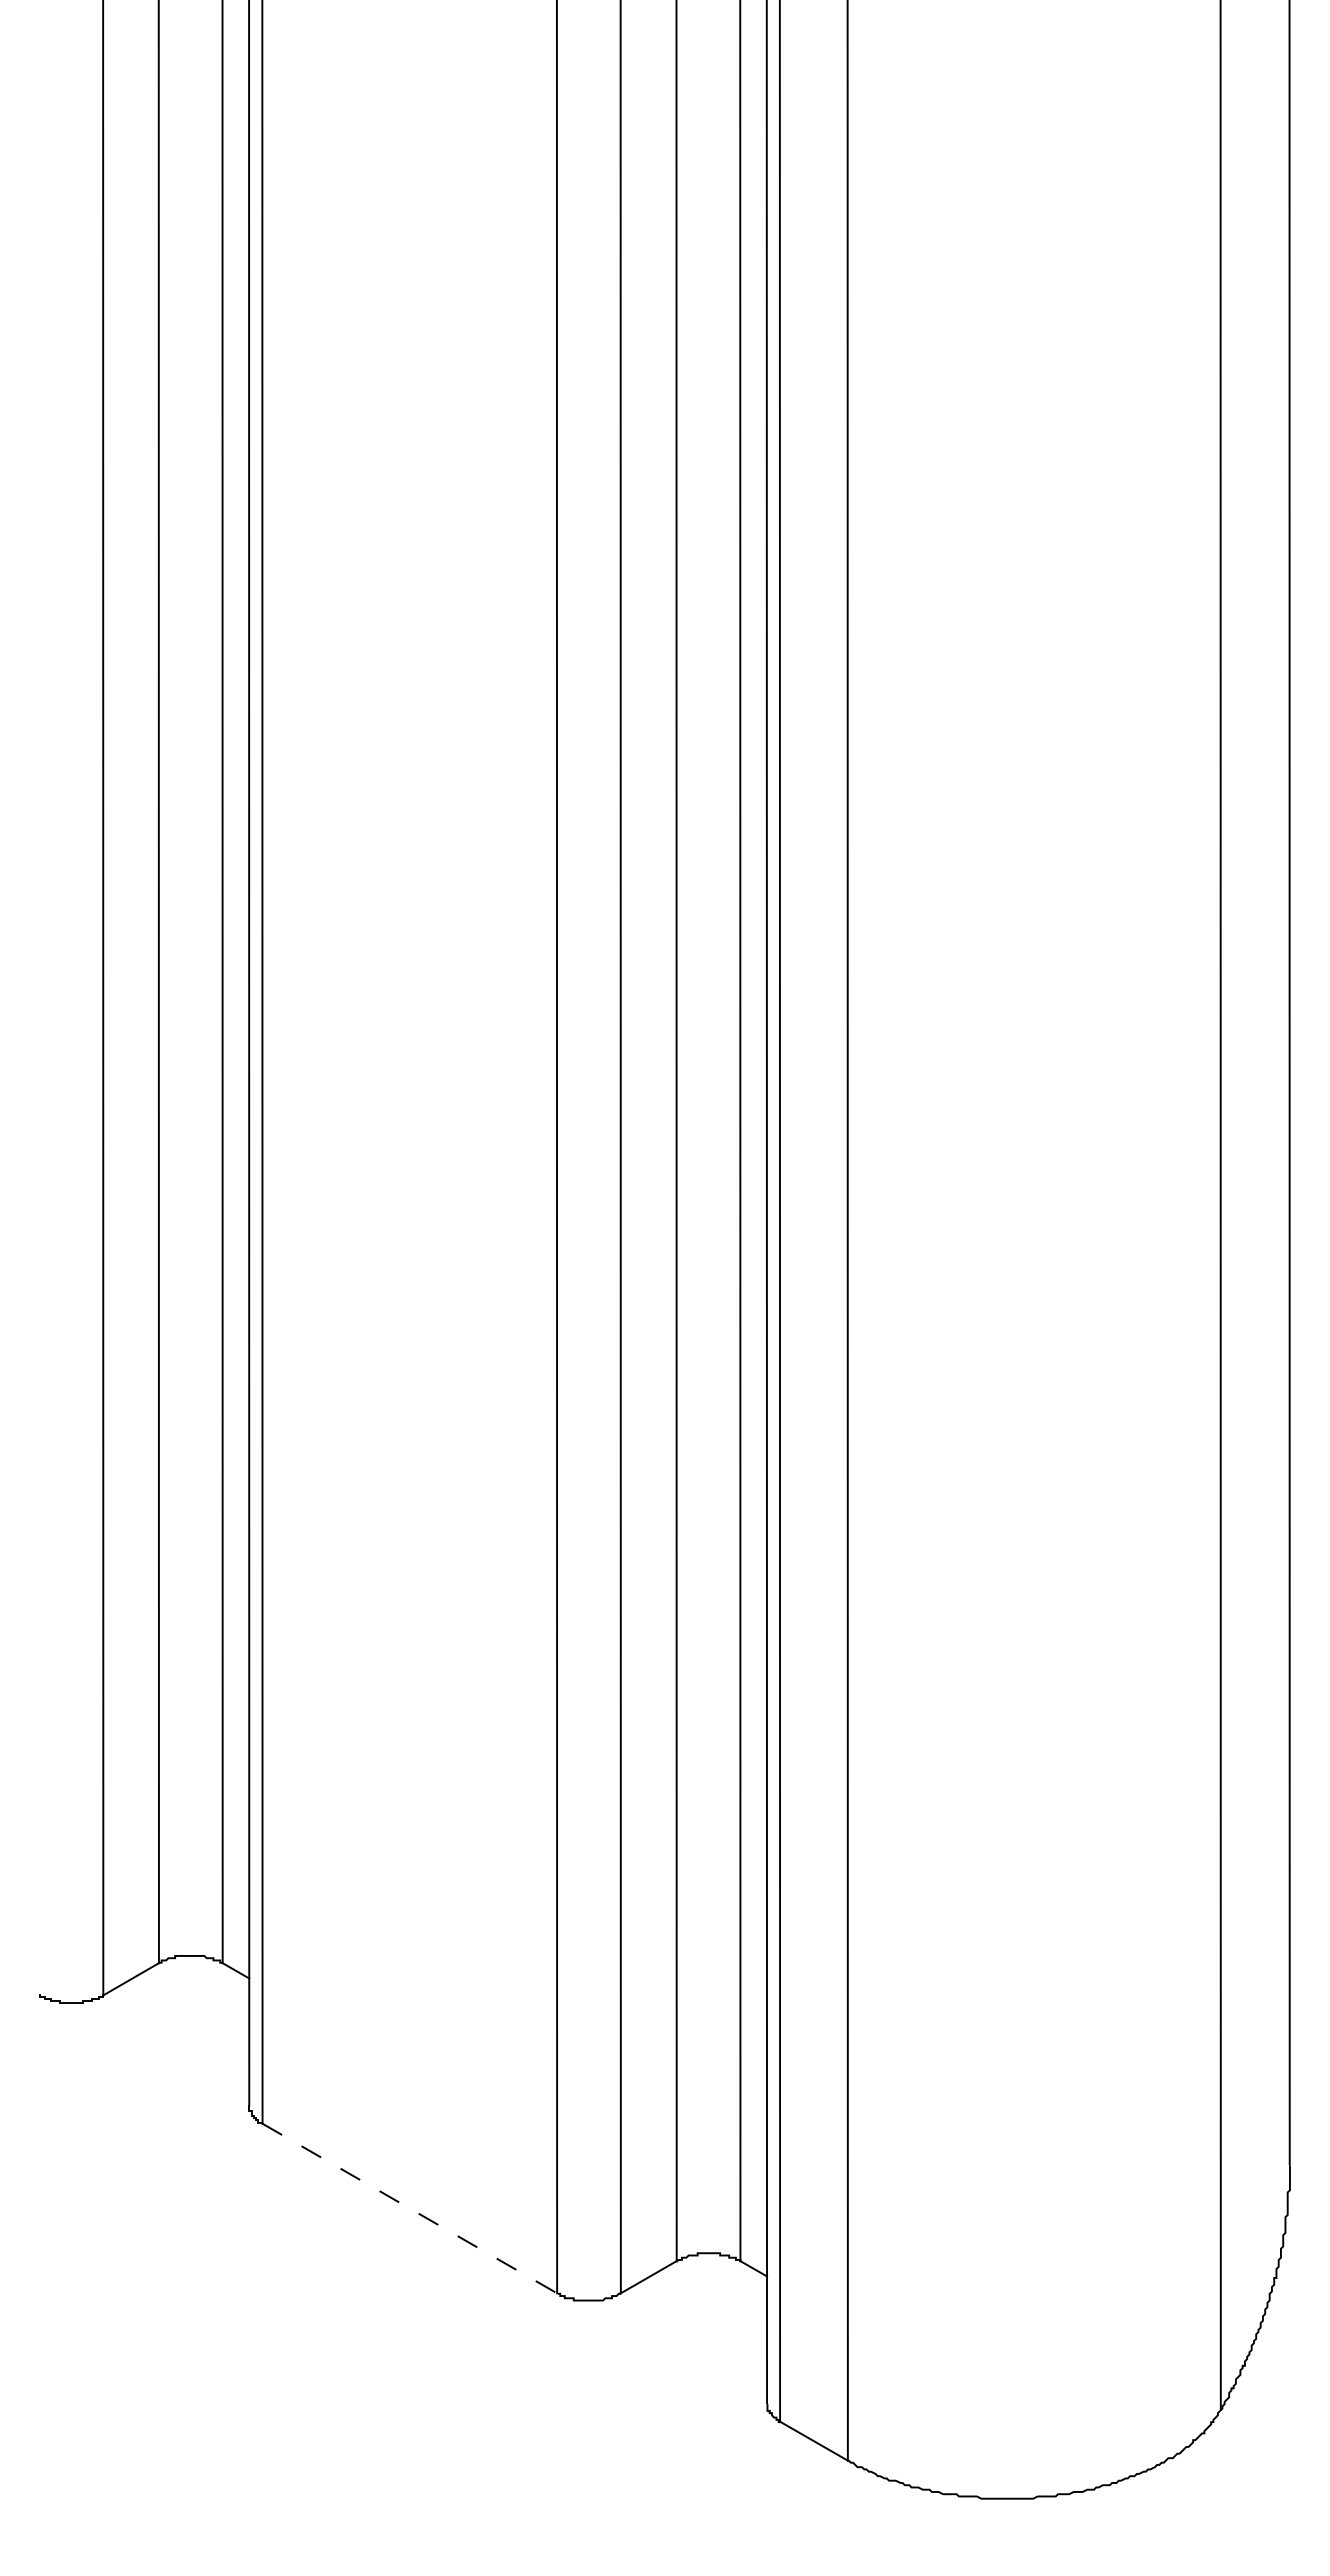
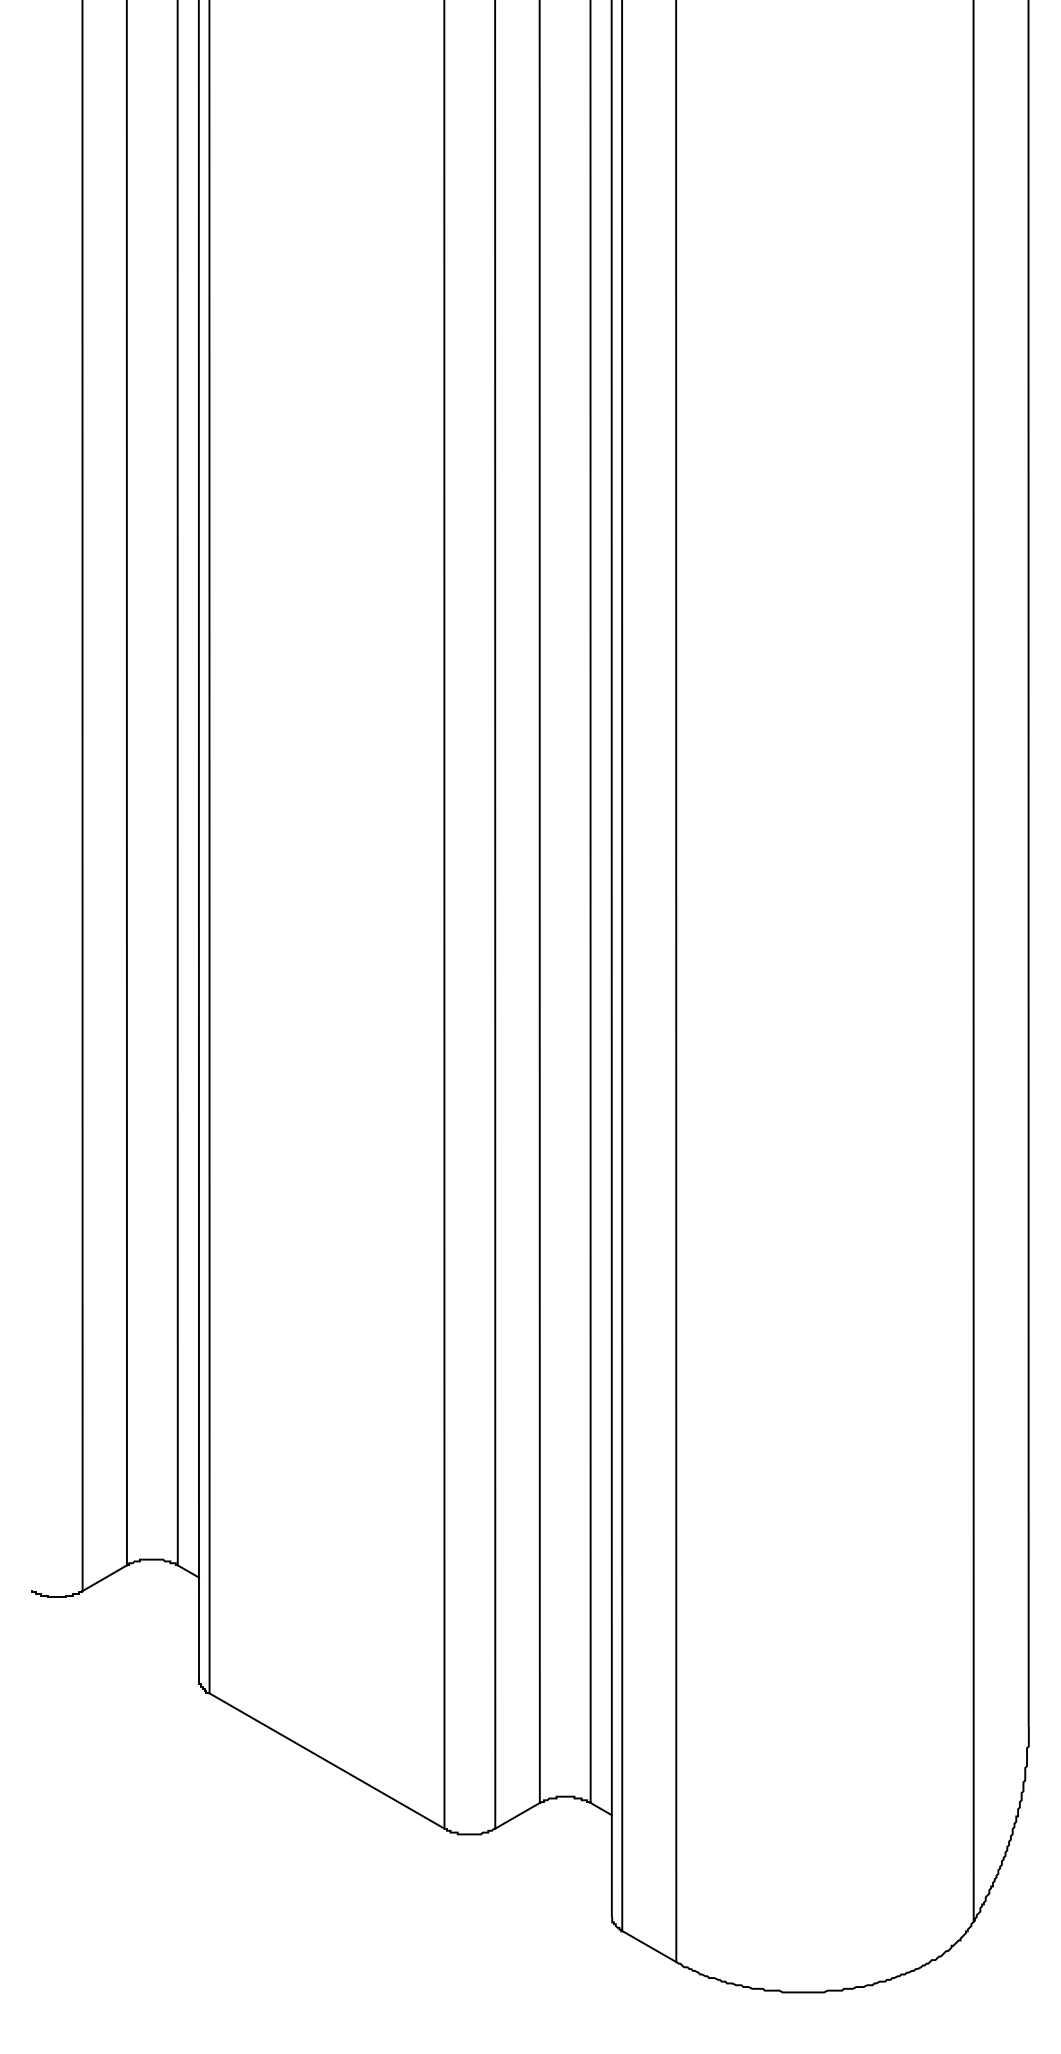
line: (409, 2208) -> (326, 1761), dashed -> solid

